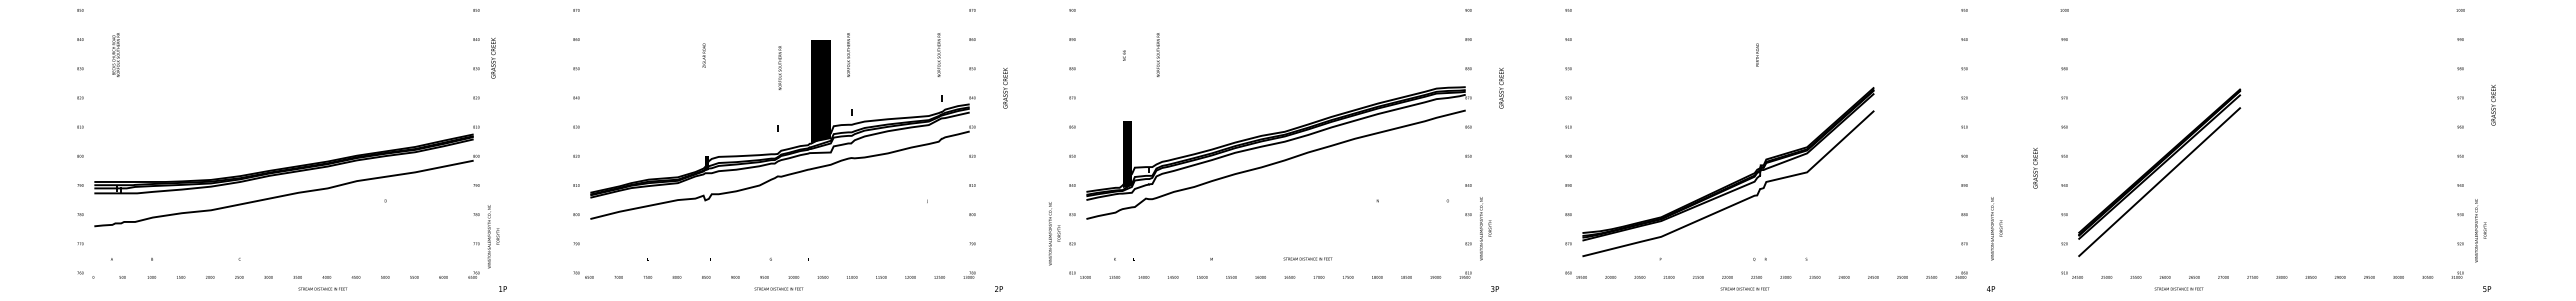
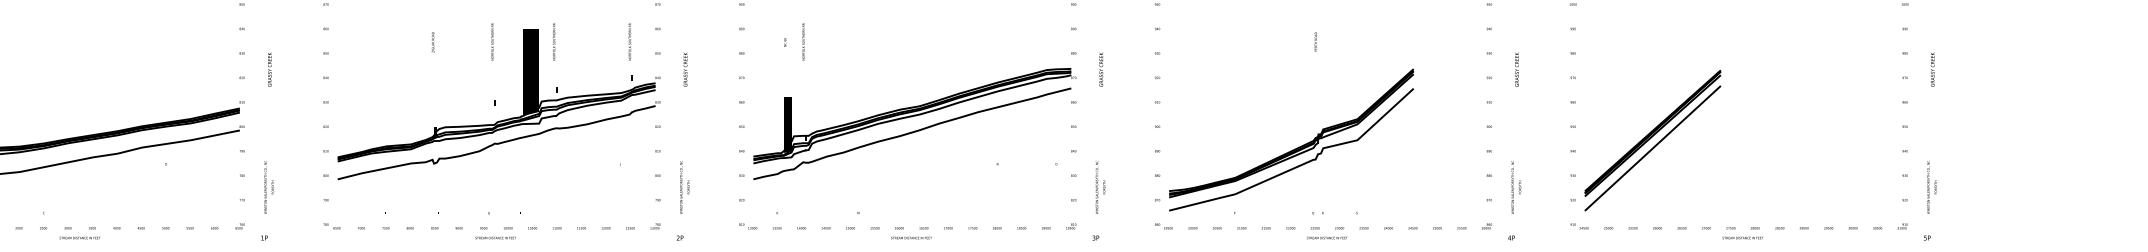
text: (1157, 54) -> (802, 41), moved
text: (493, 57) -> (269, 69), moved
text: (779, 67) -> (492, 41), moved
text: (2493, 104) -> (1932, 69), moved
text: (2035, 167) -> (1517, 69), moved
text: (1485, 228) -> (1100, 187), moved
text: (2480, 230) -> (1931, 187), moved
text: (1054, 233) -> (684, 187), moved
text: (493, 236) -> (269, 187), moved
text: (1307, 258) -> (911, 237), moved
text: (322, 288) -> (79, 237), moved
text: (1744, 288) -> (1326, 237), moved
text: (2178, 288) -> (1742, 237), moved

